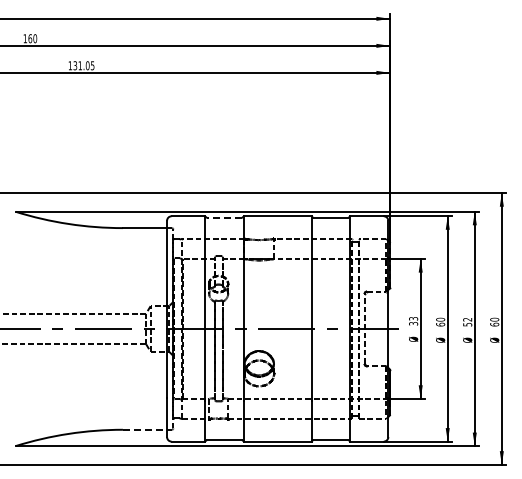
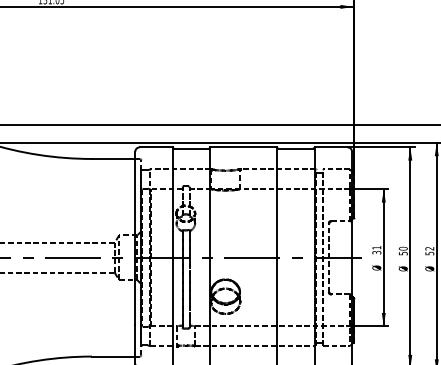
line: (224, 217) -> (191, 148), dashed -> solid
text: (413, 318) -> (376, 247), 33 -> 31
text: (440, 324) -> (403, 253), 60 -> 50
line: (145, 429) -> (114, 356), dashed -> solid

